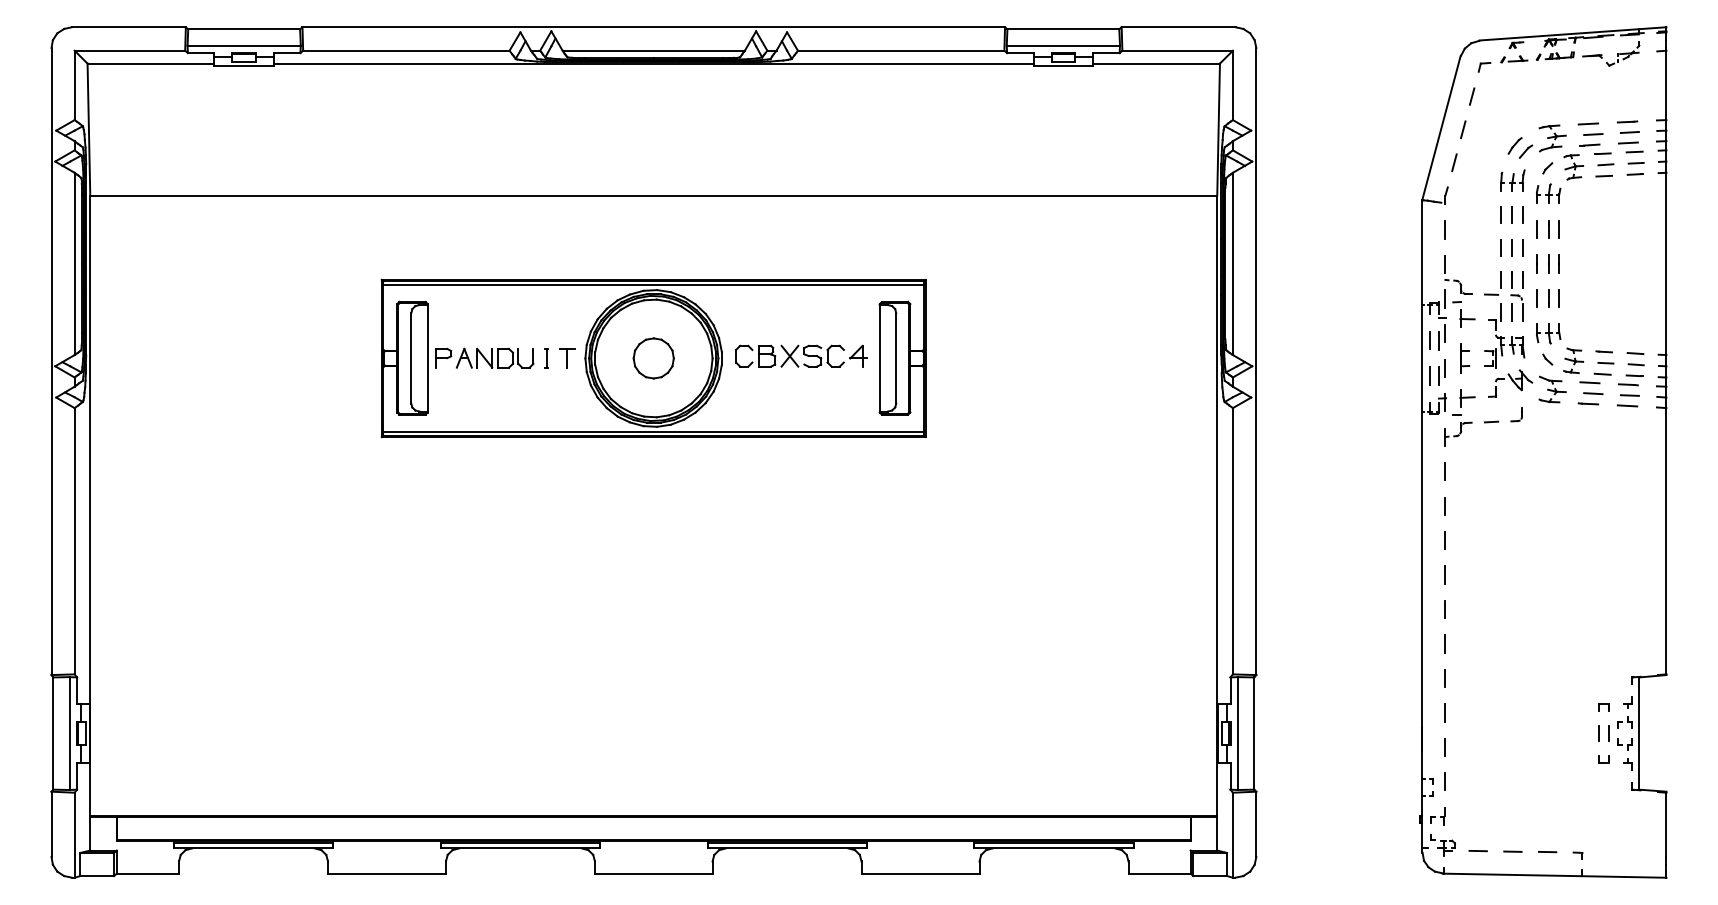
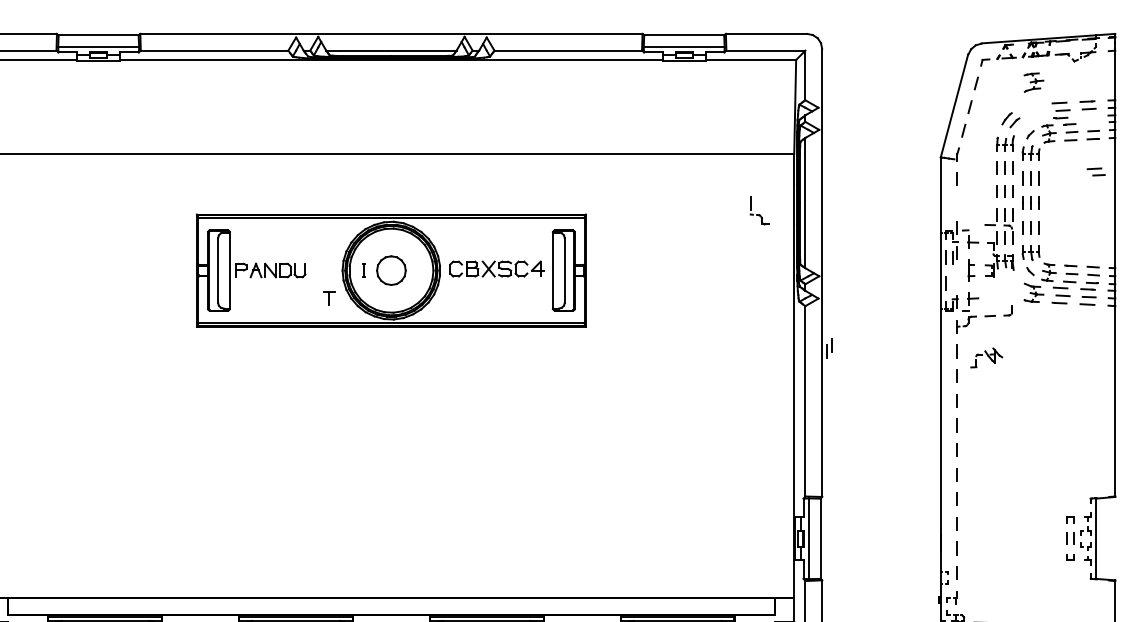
part: (1552, 138) -> (1033, 82), moved
part: (1630, 147) -> (1096, 172), moved
part: (1458, 274) -> (760, 210), moved
part: (546, 358) -> (364, 270), moved
part: (567, 358) -> (329, 298), moved
part: (1441, 372) -> (828, 348), moved
part: (1510, 383) -> (986, 357), moved

